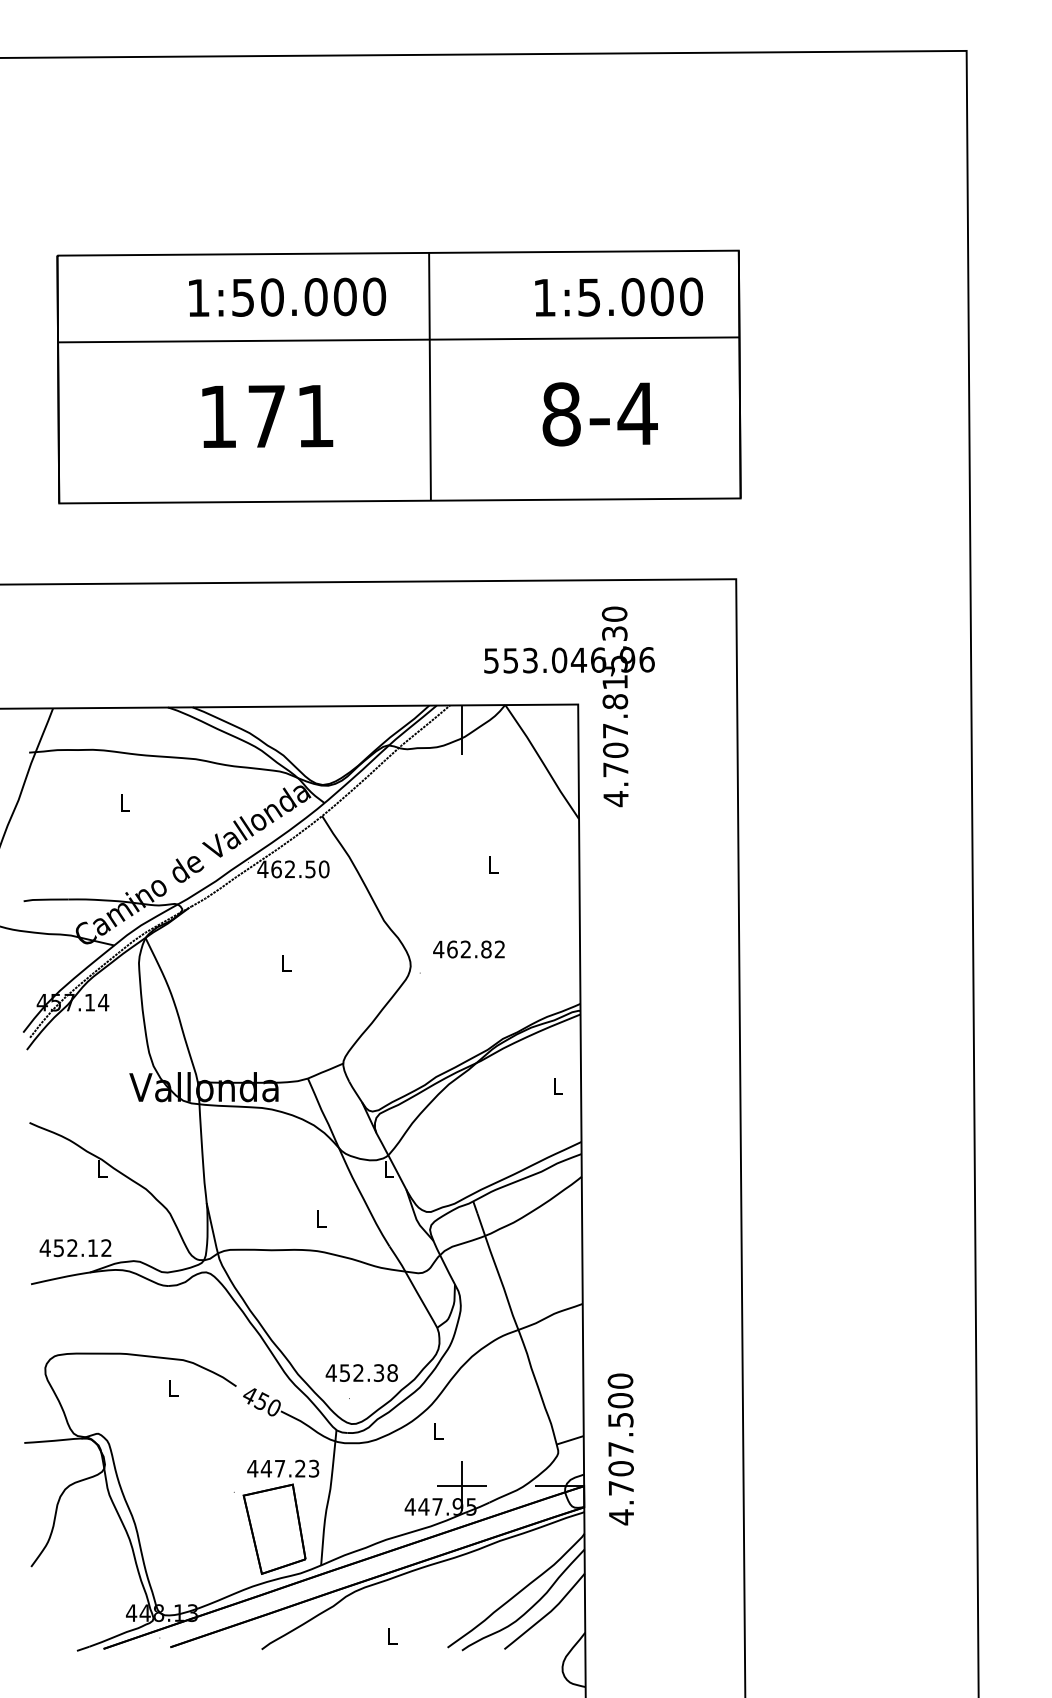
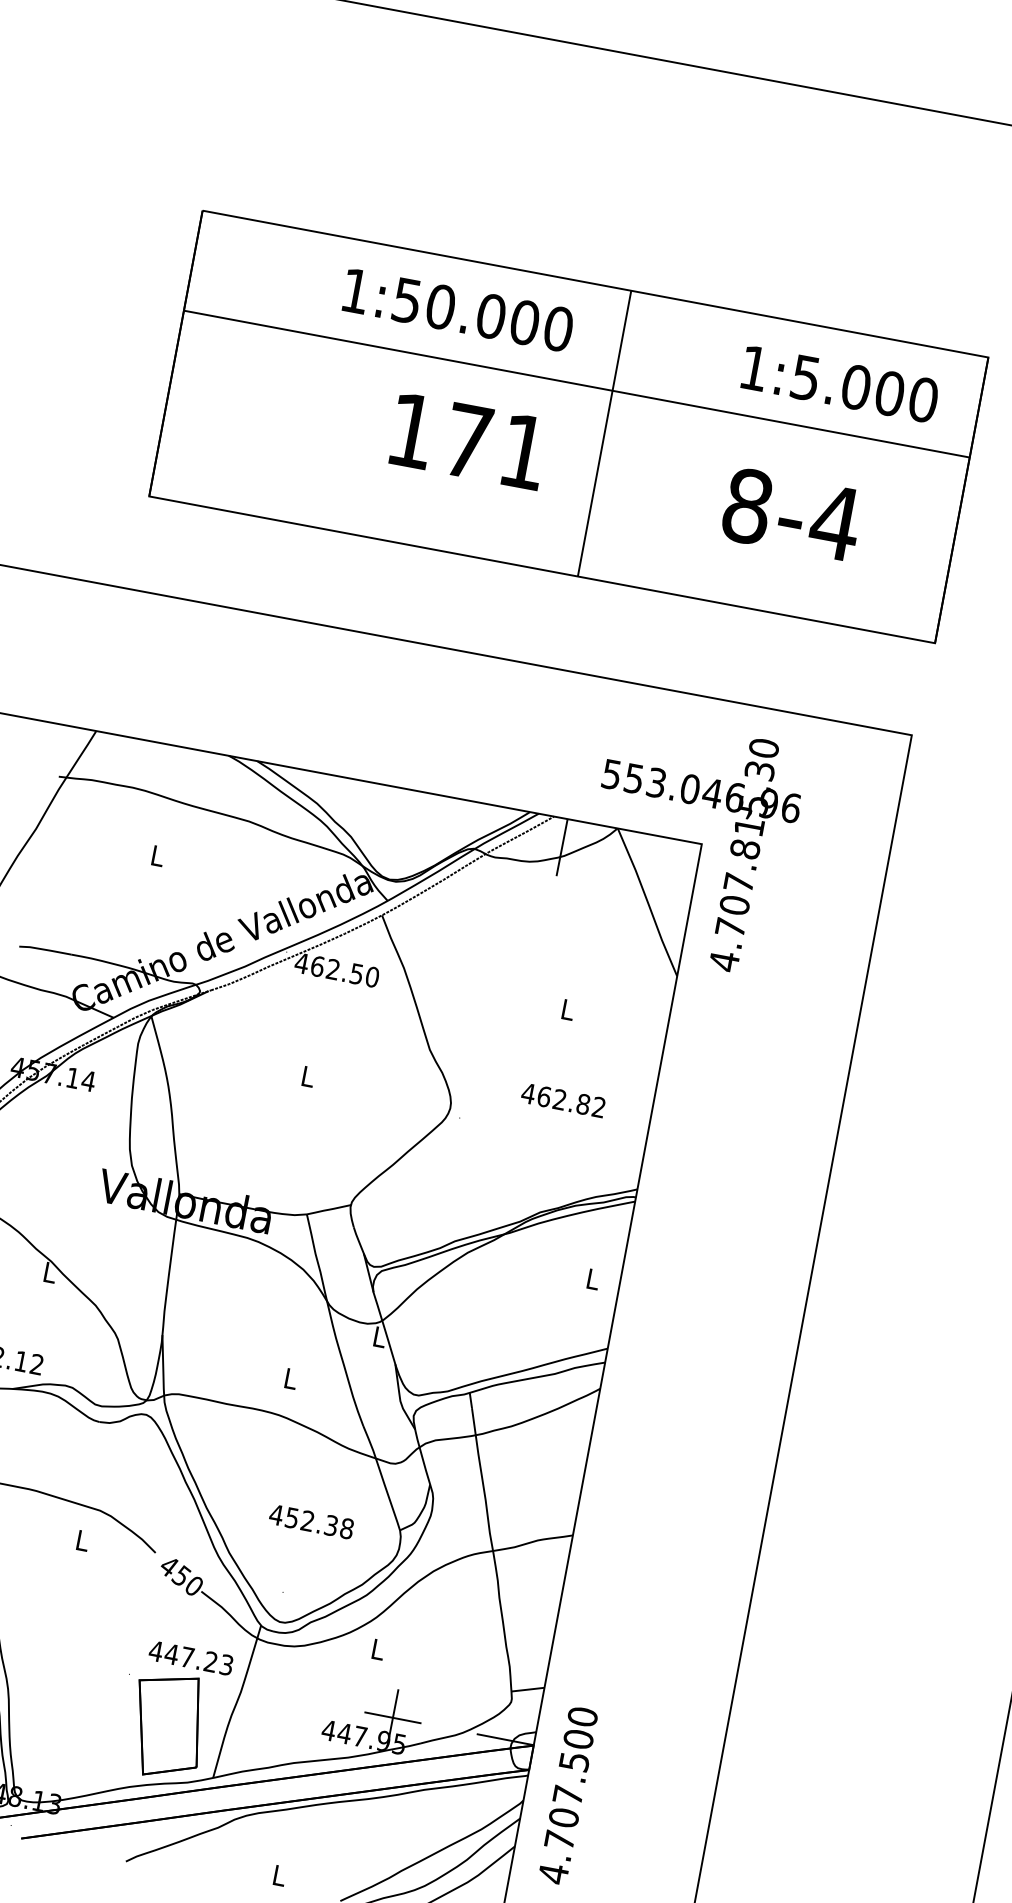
text: (267, 416) -> (468, 441), moved
text: (468, 949) -> (562, 1100), moved
text: (361, 1372) -> (311, 1521), moved
text: (620, 1449) -> (567, 1795), moved

